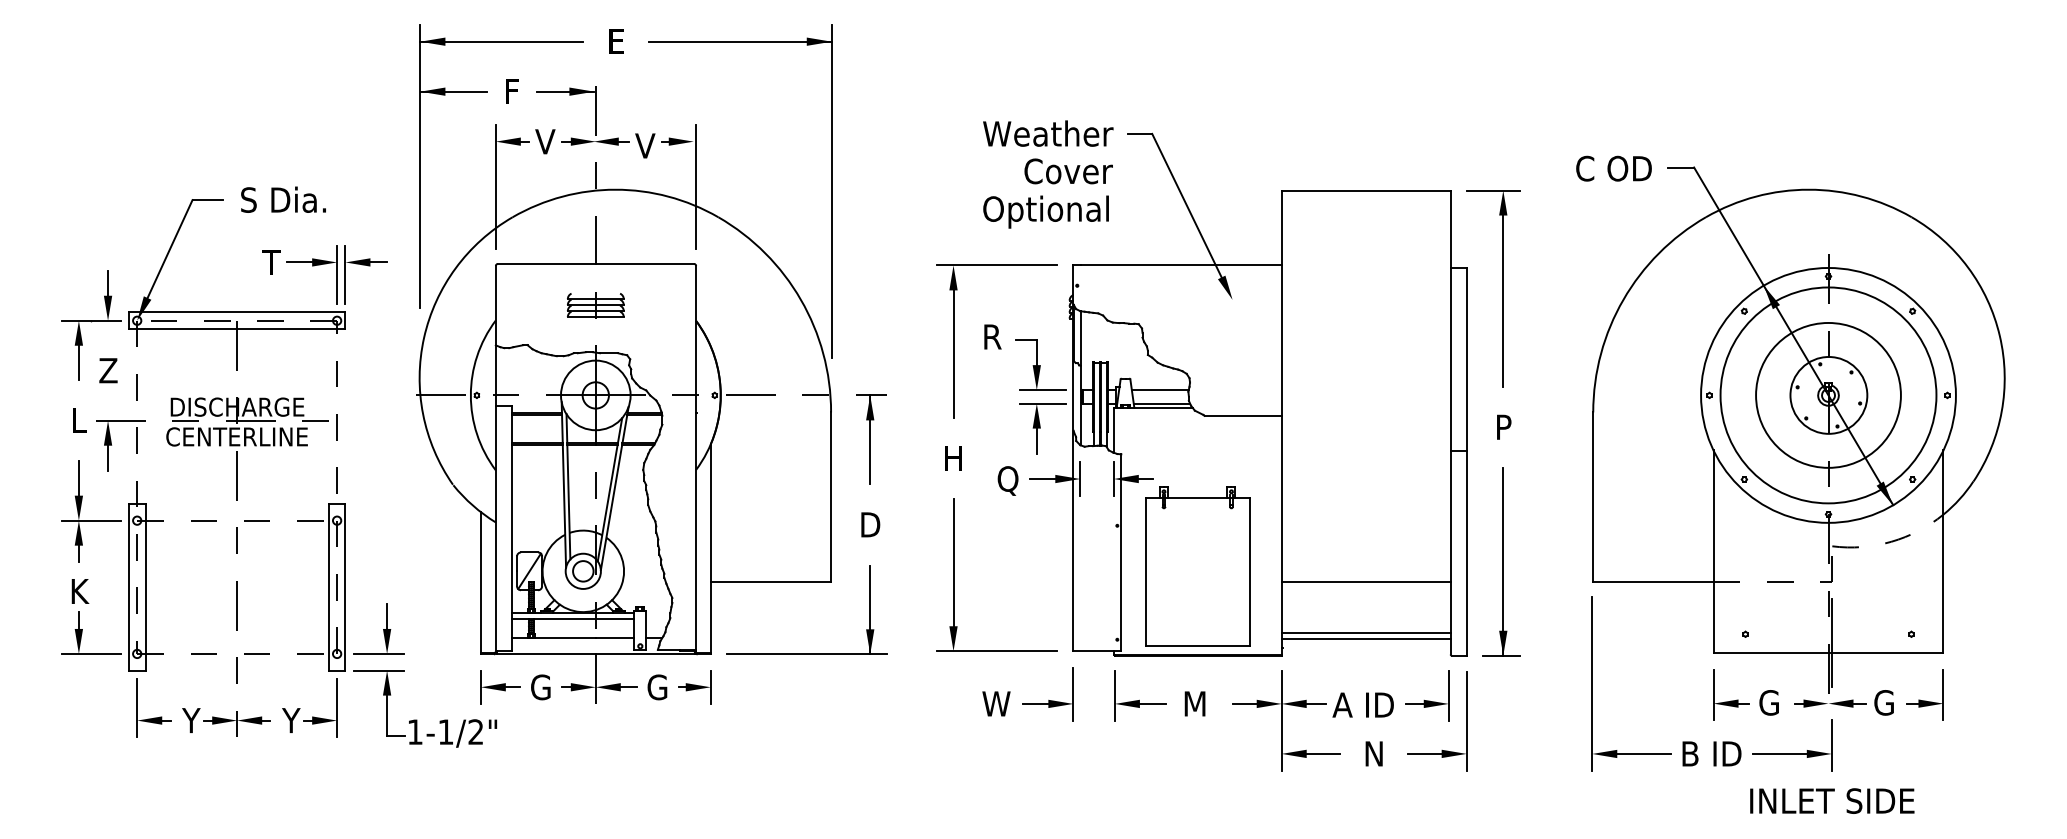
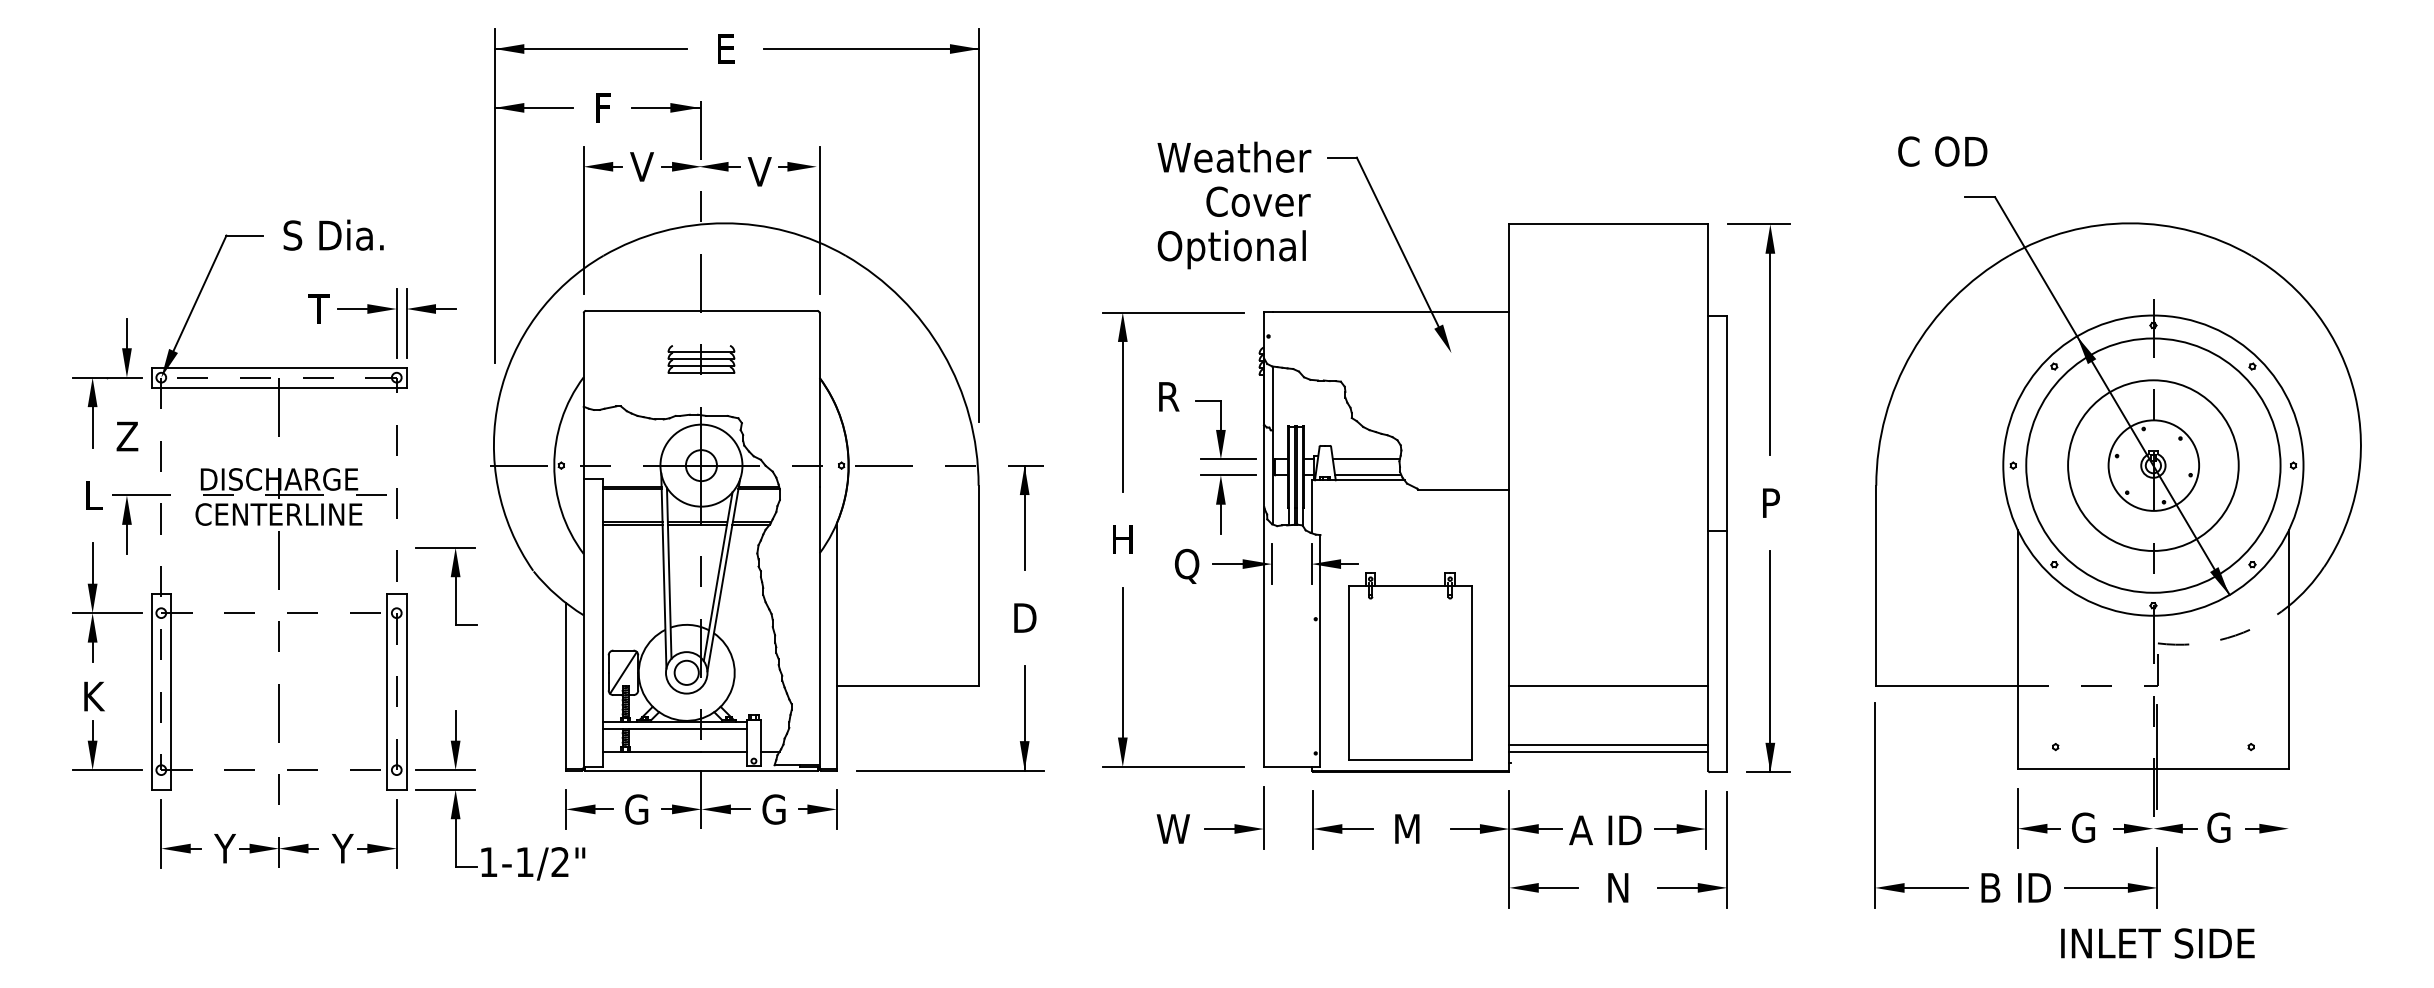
text: (1613, 168) -> (1942, 151), moved
part: (386, 498) -> (455, 586), added
line: (1943, 695) -> (2288, 818), removed

